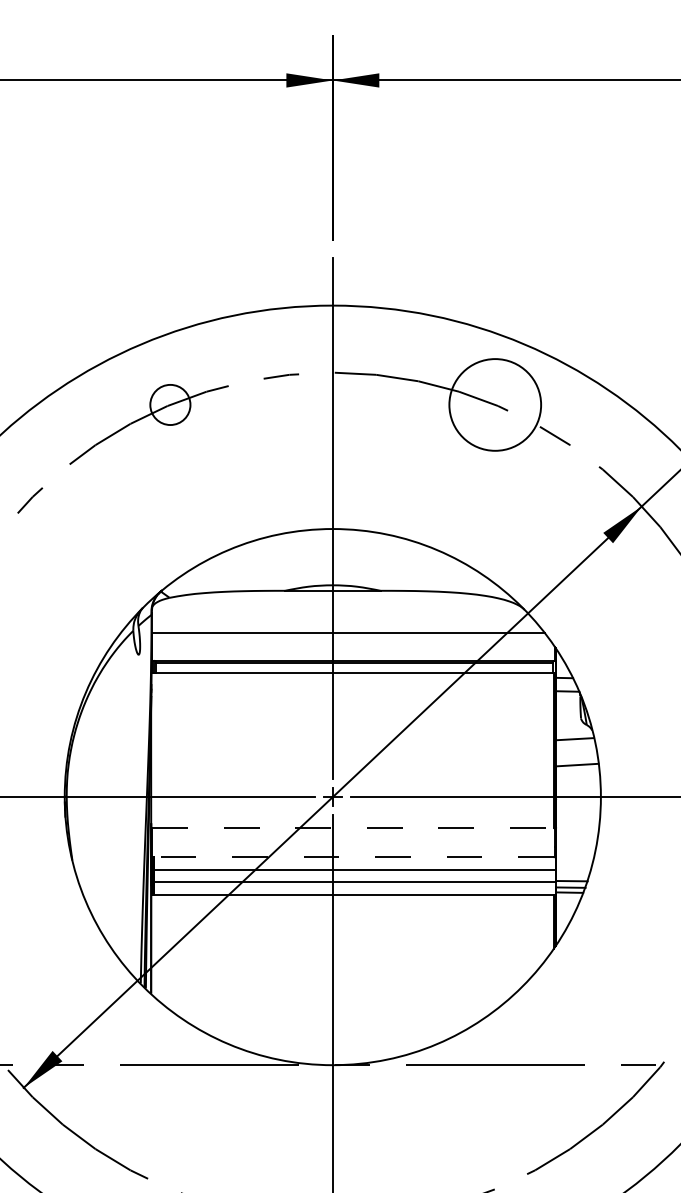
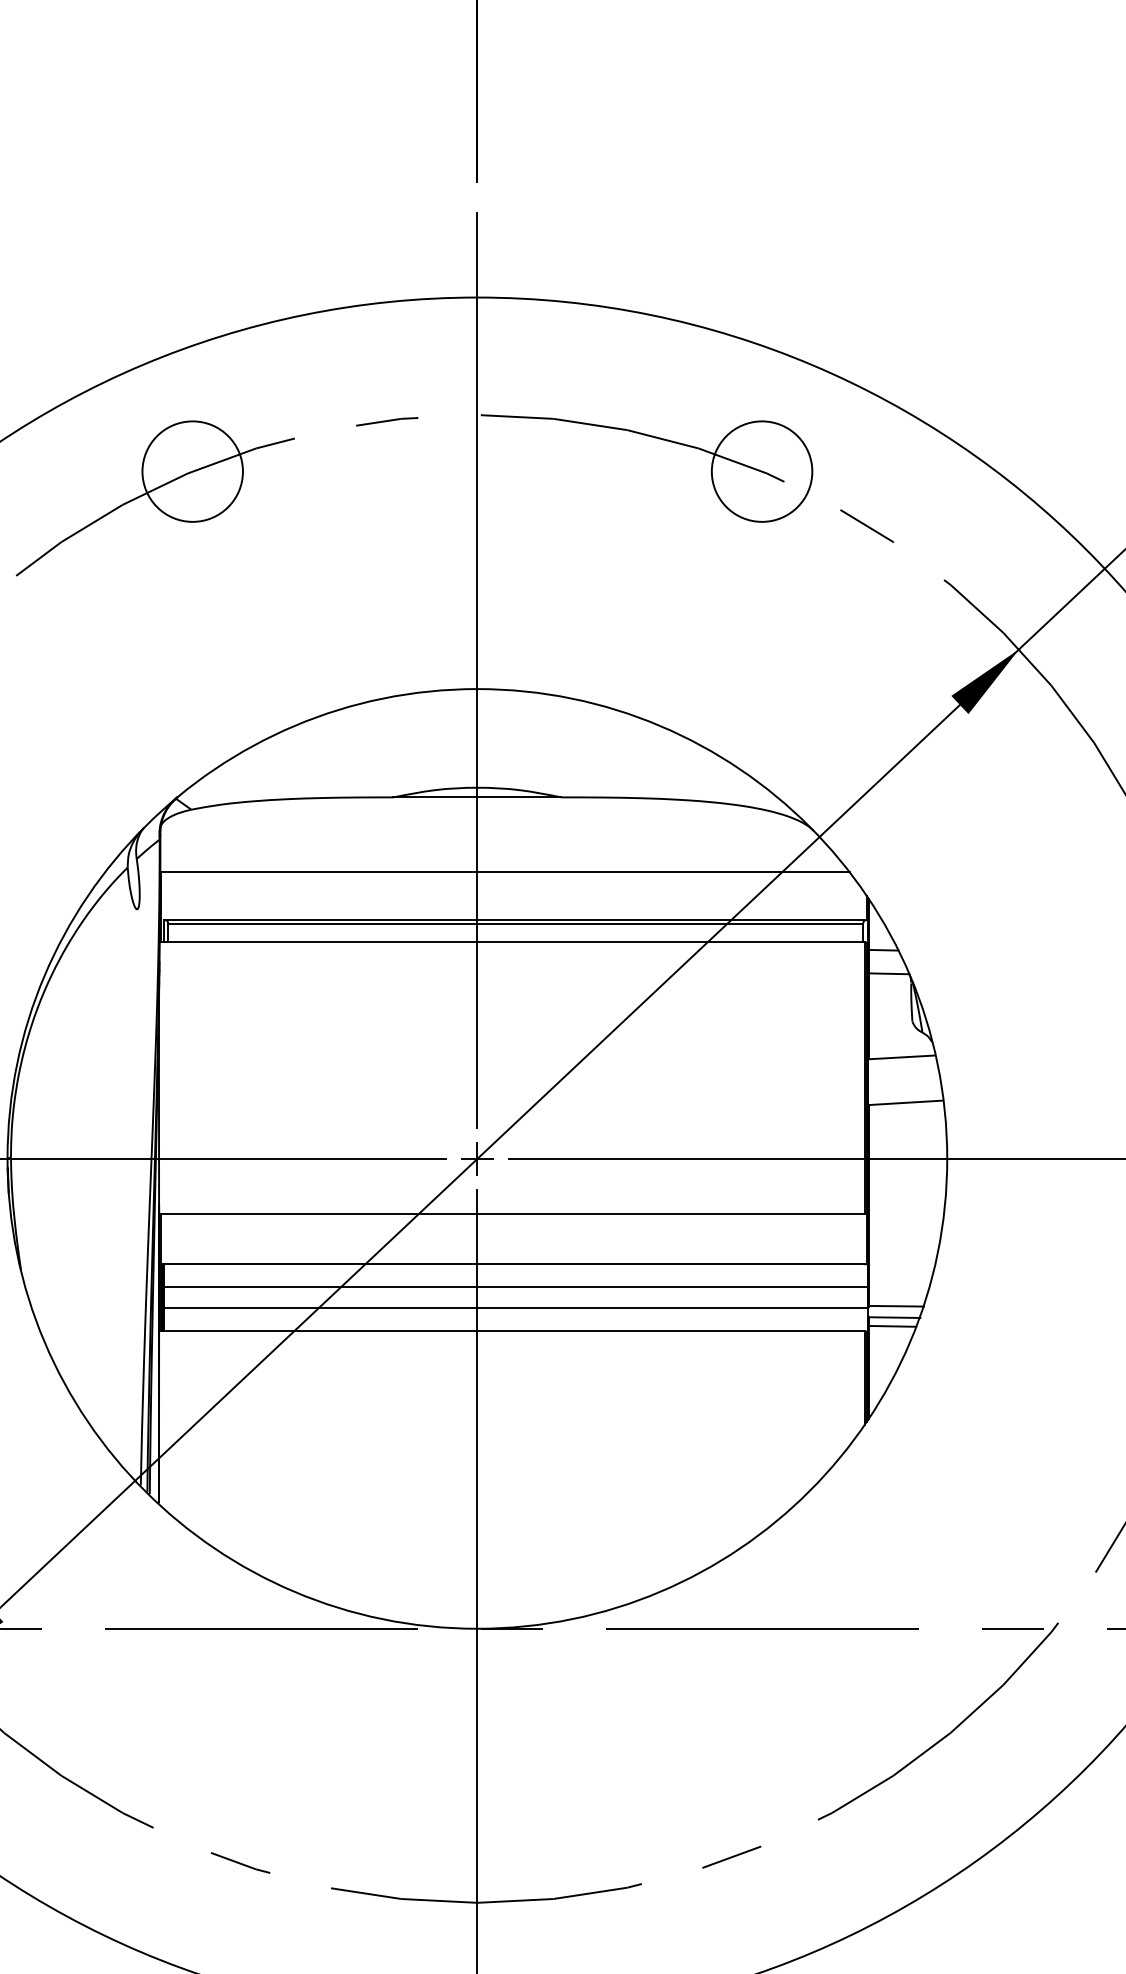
circle: (170, 404) -> (192, 470), size x1.43
circle: (494, 404) -> (760, 470), size x0.62
line: (353, 828) -> (513, 1213), dashed -> solid
line: (353, 857) -> (513, 1264), dashed -> solid

